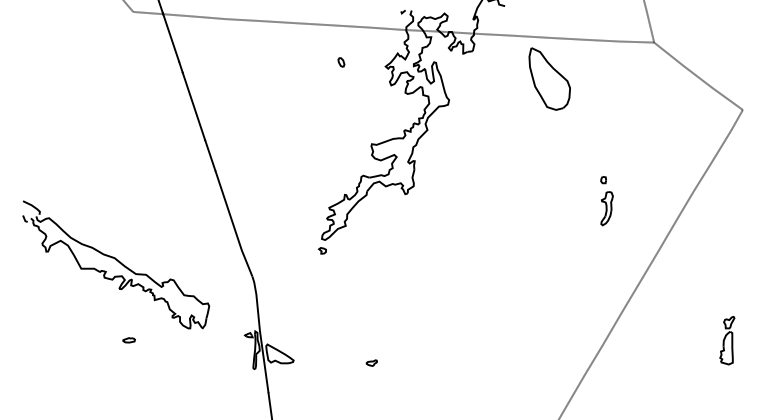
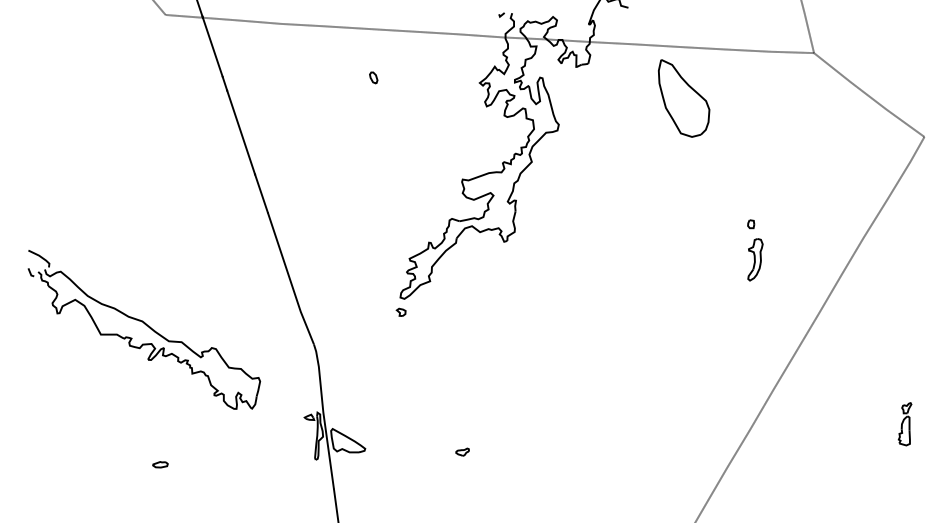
part: (341, 62) -> (373, 77), moved
part: (129, 340) -> (160, 464), moved
part: (726, 340) -> (904, 424), size x0.71

